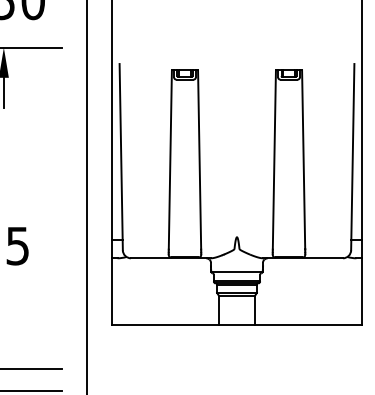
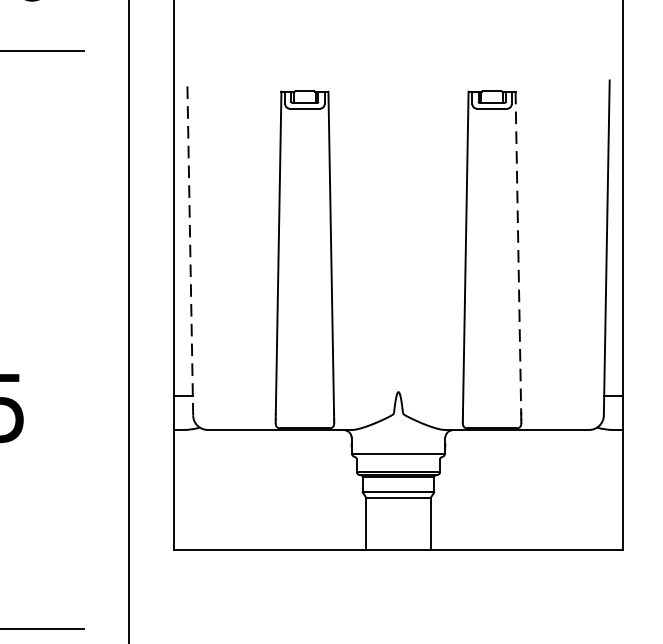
line: (121, 156) -> (190, 246), solid -> dashed
line: (303, 160) -> (518, 254), solid -> dashed

